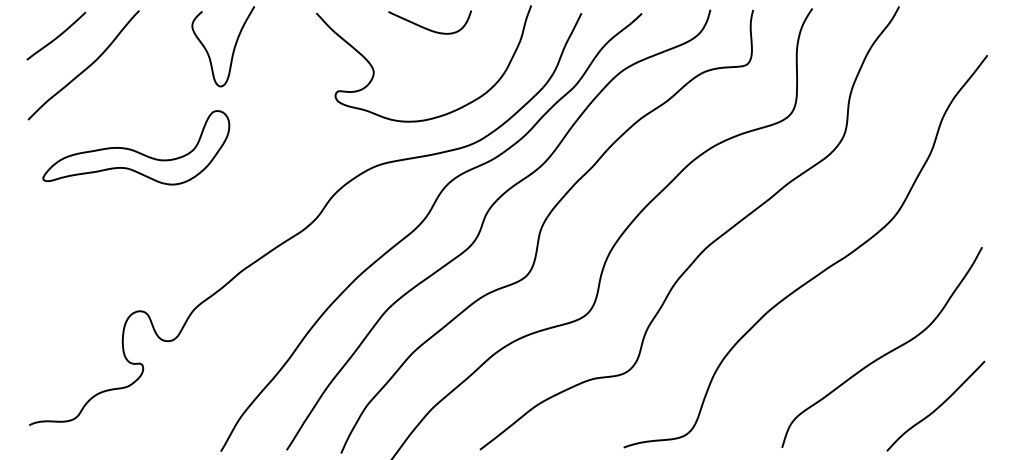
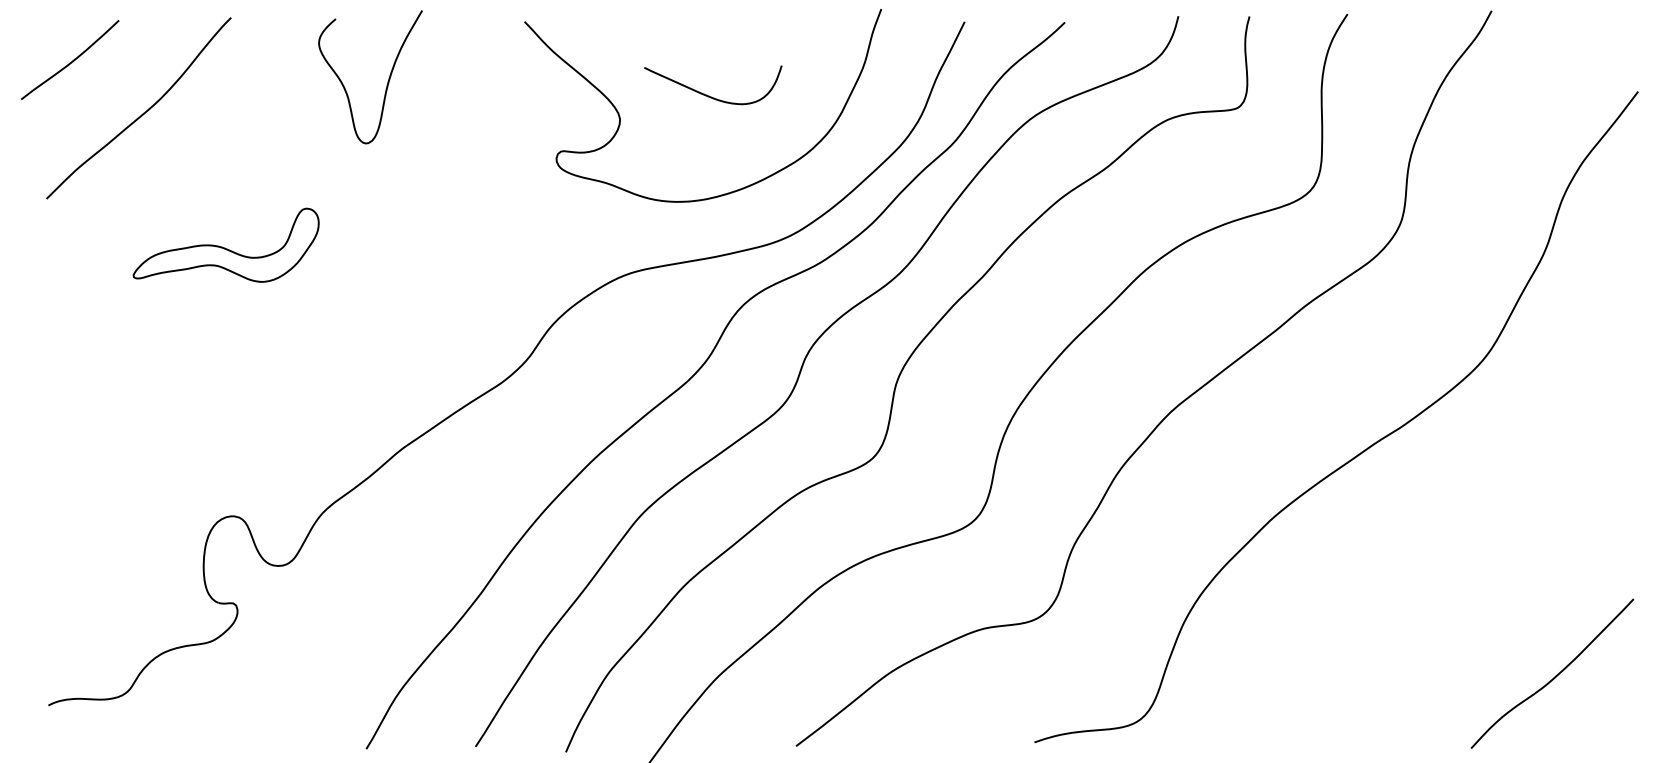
curve: (426, 27) -> (707, 93), moved
curve: (56, 36) -> (70, 60), moved
part: (136, 147) -> (226, 244), size x0.6
curve: (885, 353) -> (1468, 586), removed

